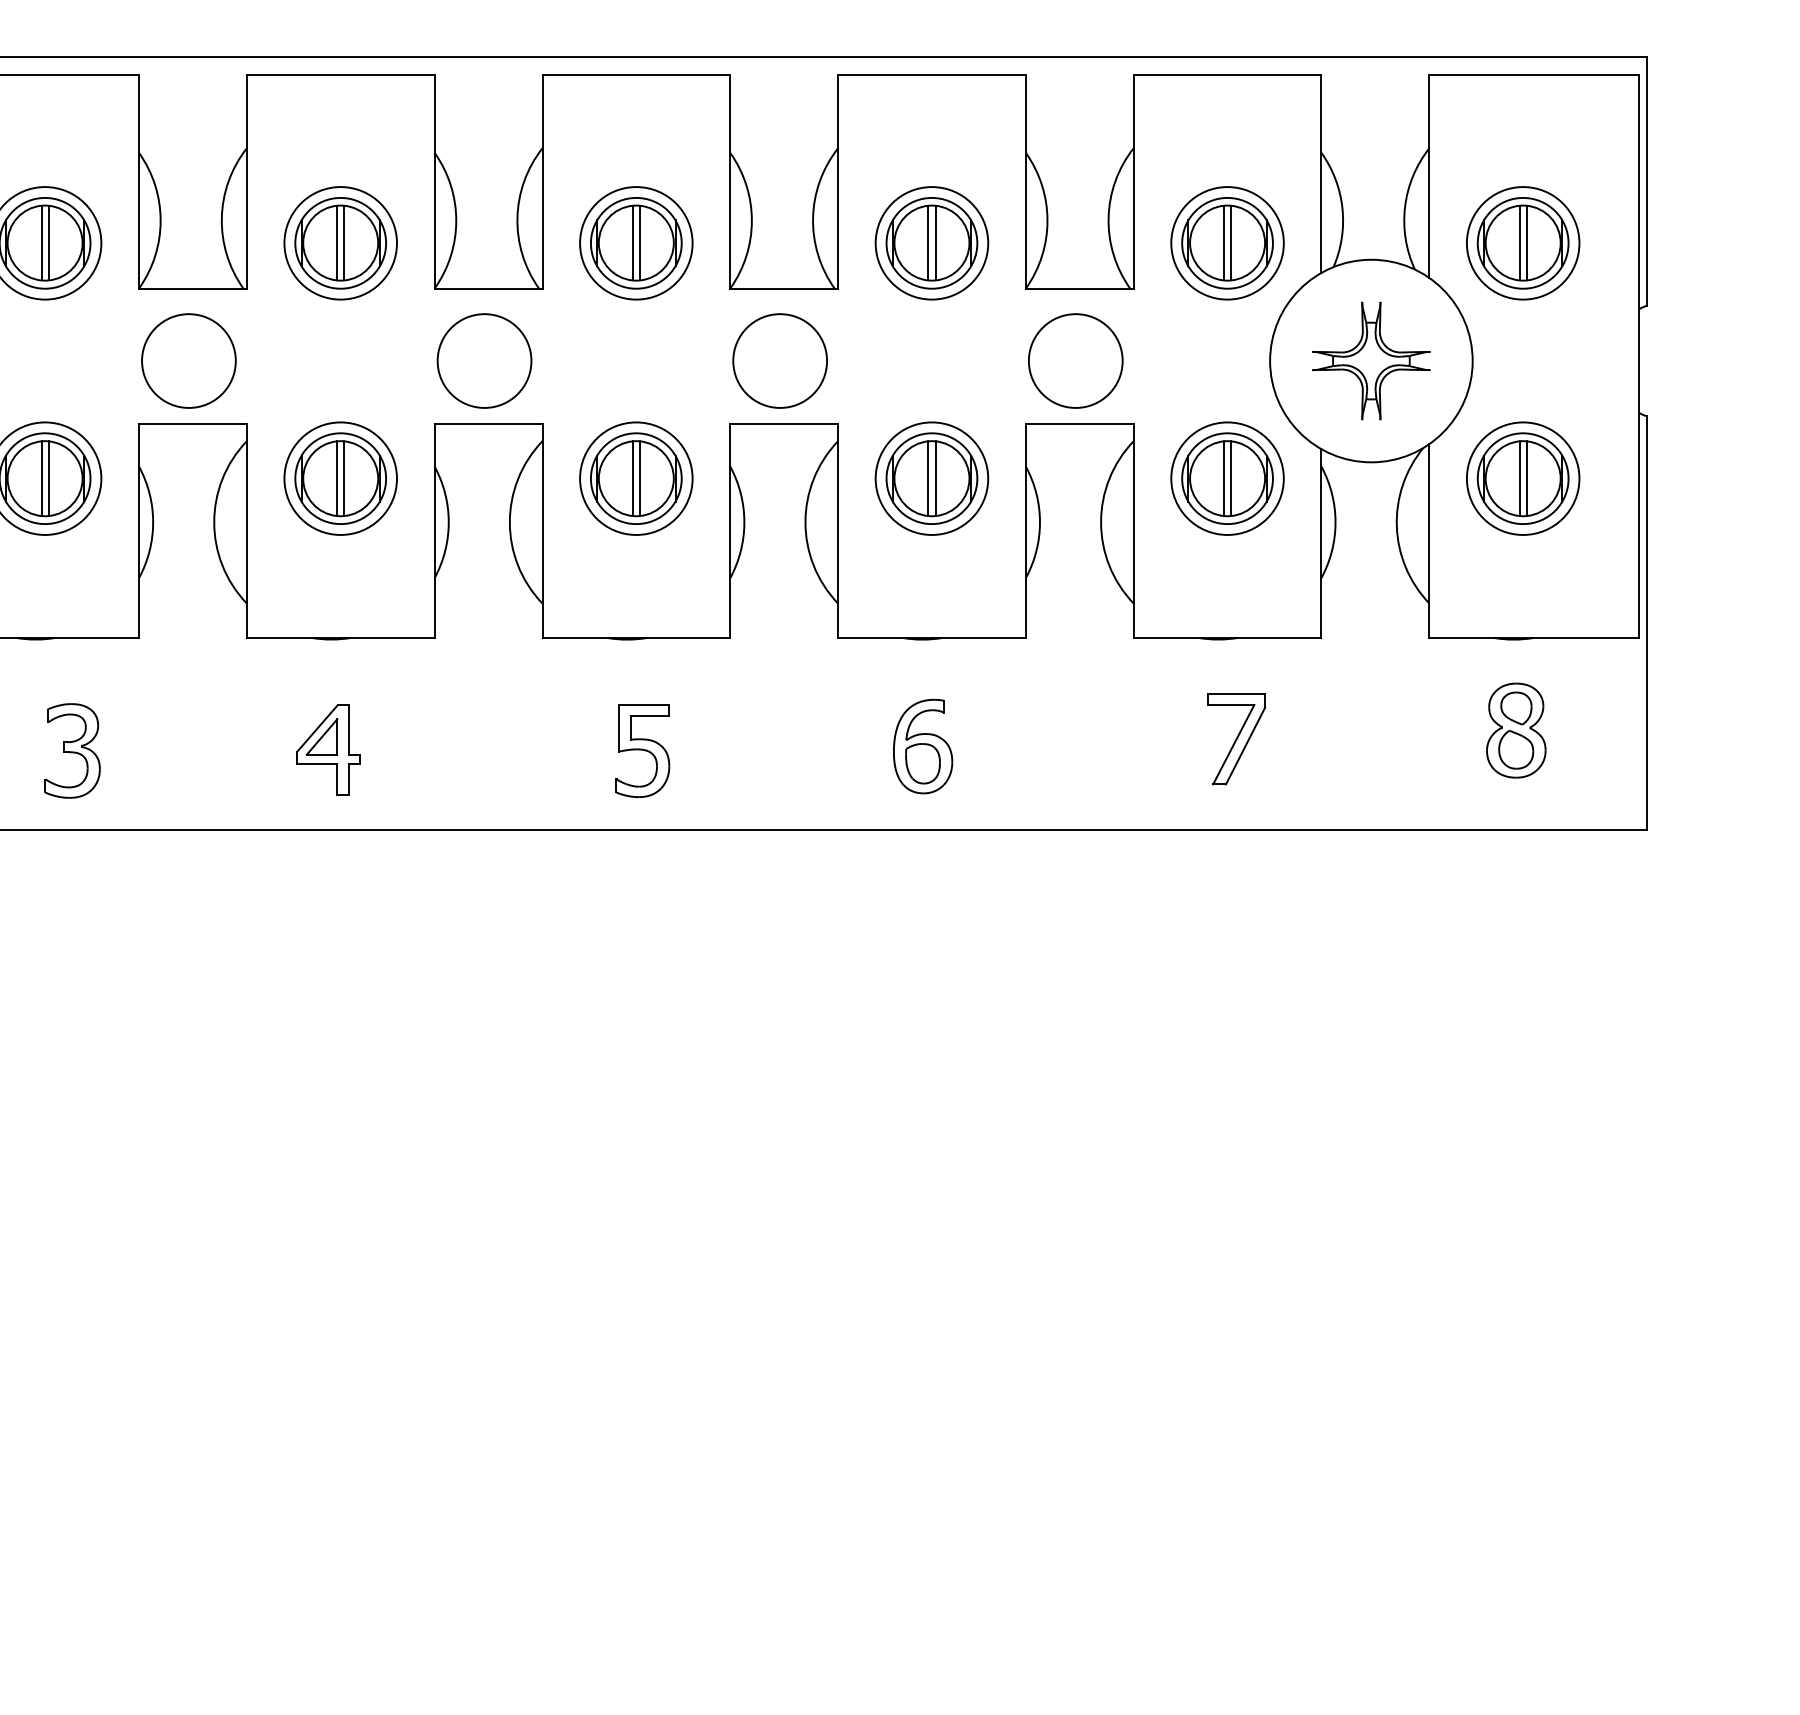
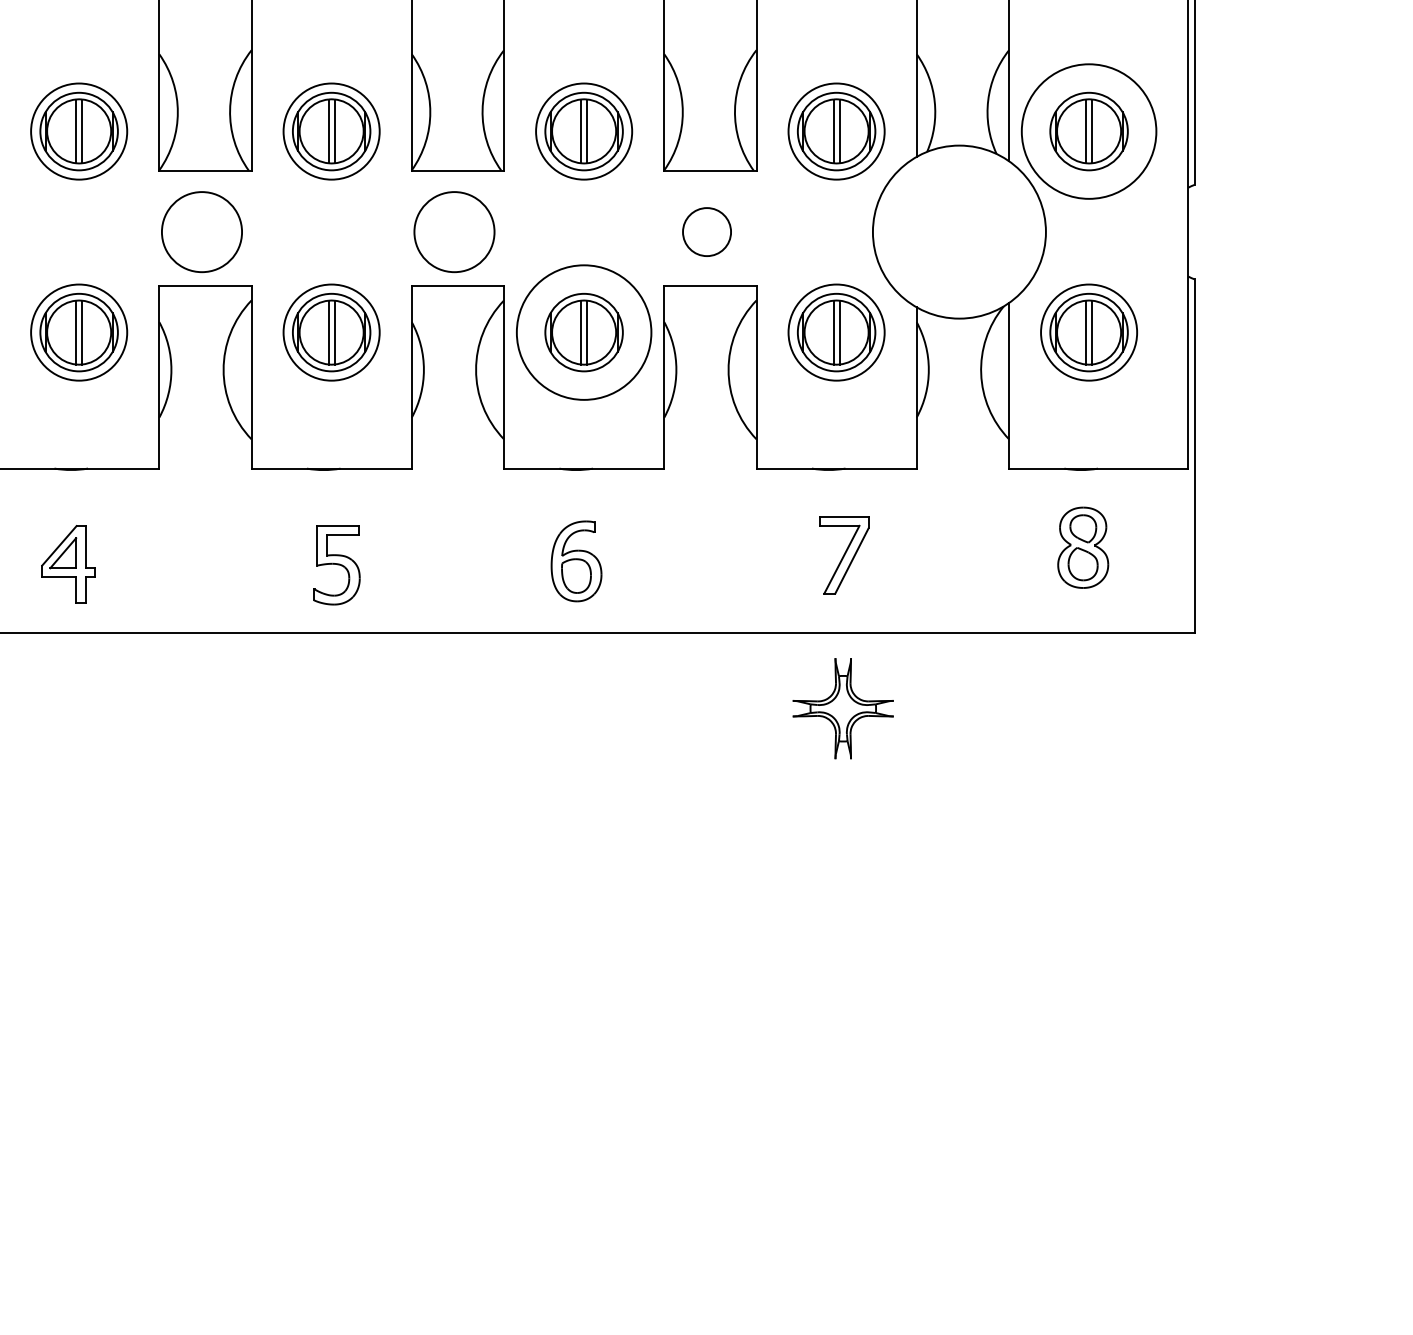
circle: (1522, 243) -> (1088, 131), size x1.4
circle: (1075, 360) -> (706, 231), size x0.6
part: (1371, 360) -> (843, 708), moved
circle: (931, 478) -> (583, 332), size x1.4

